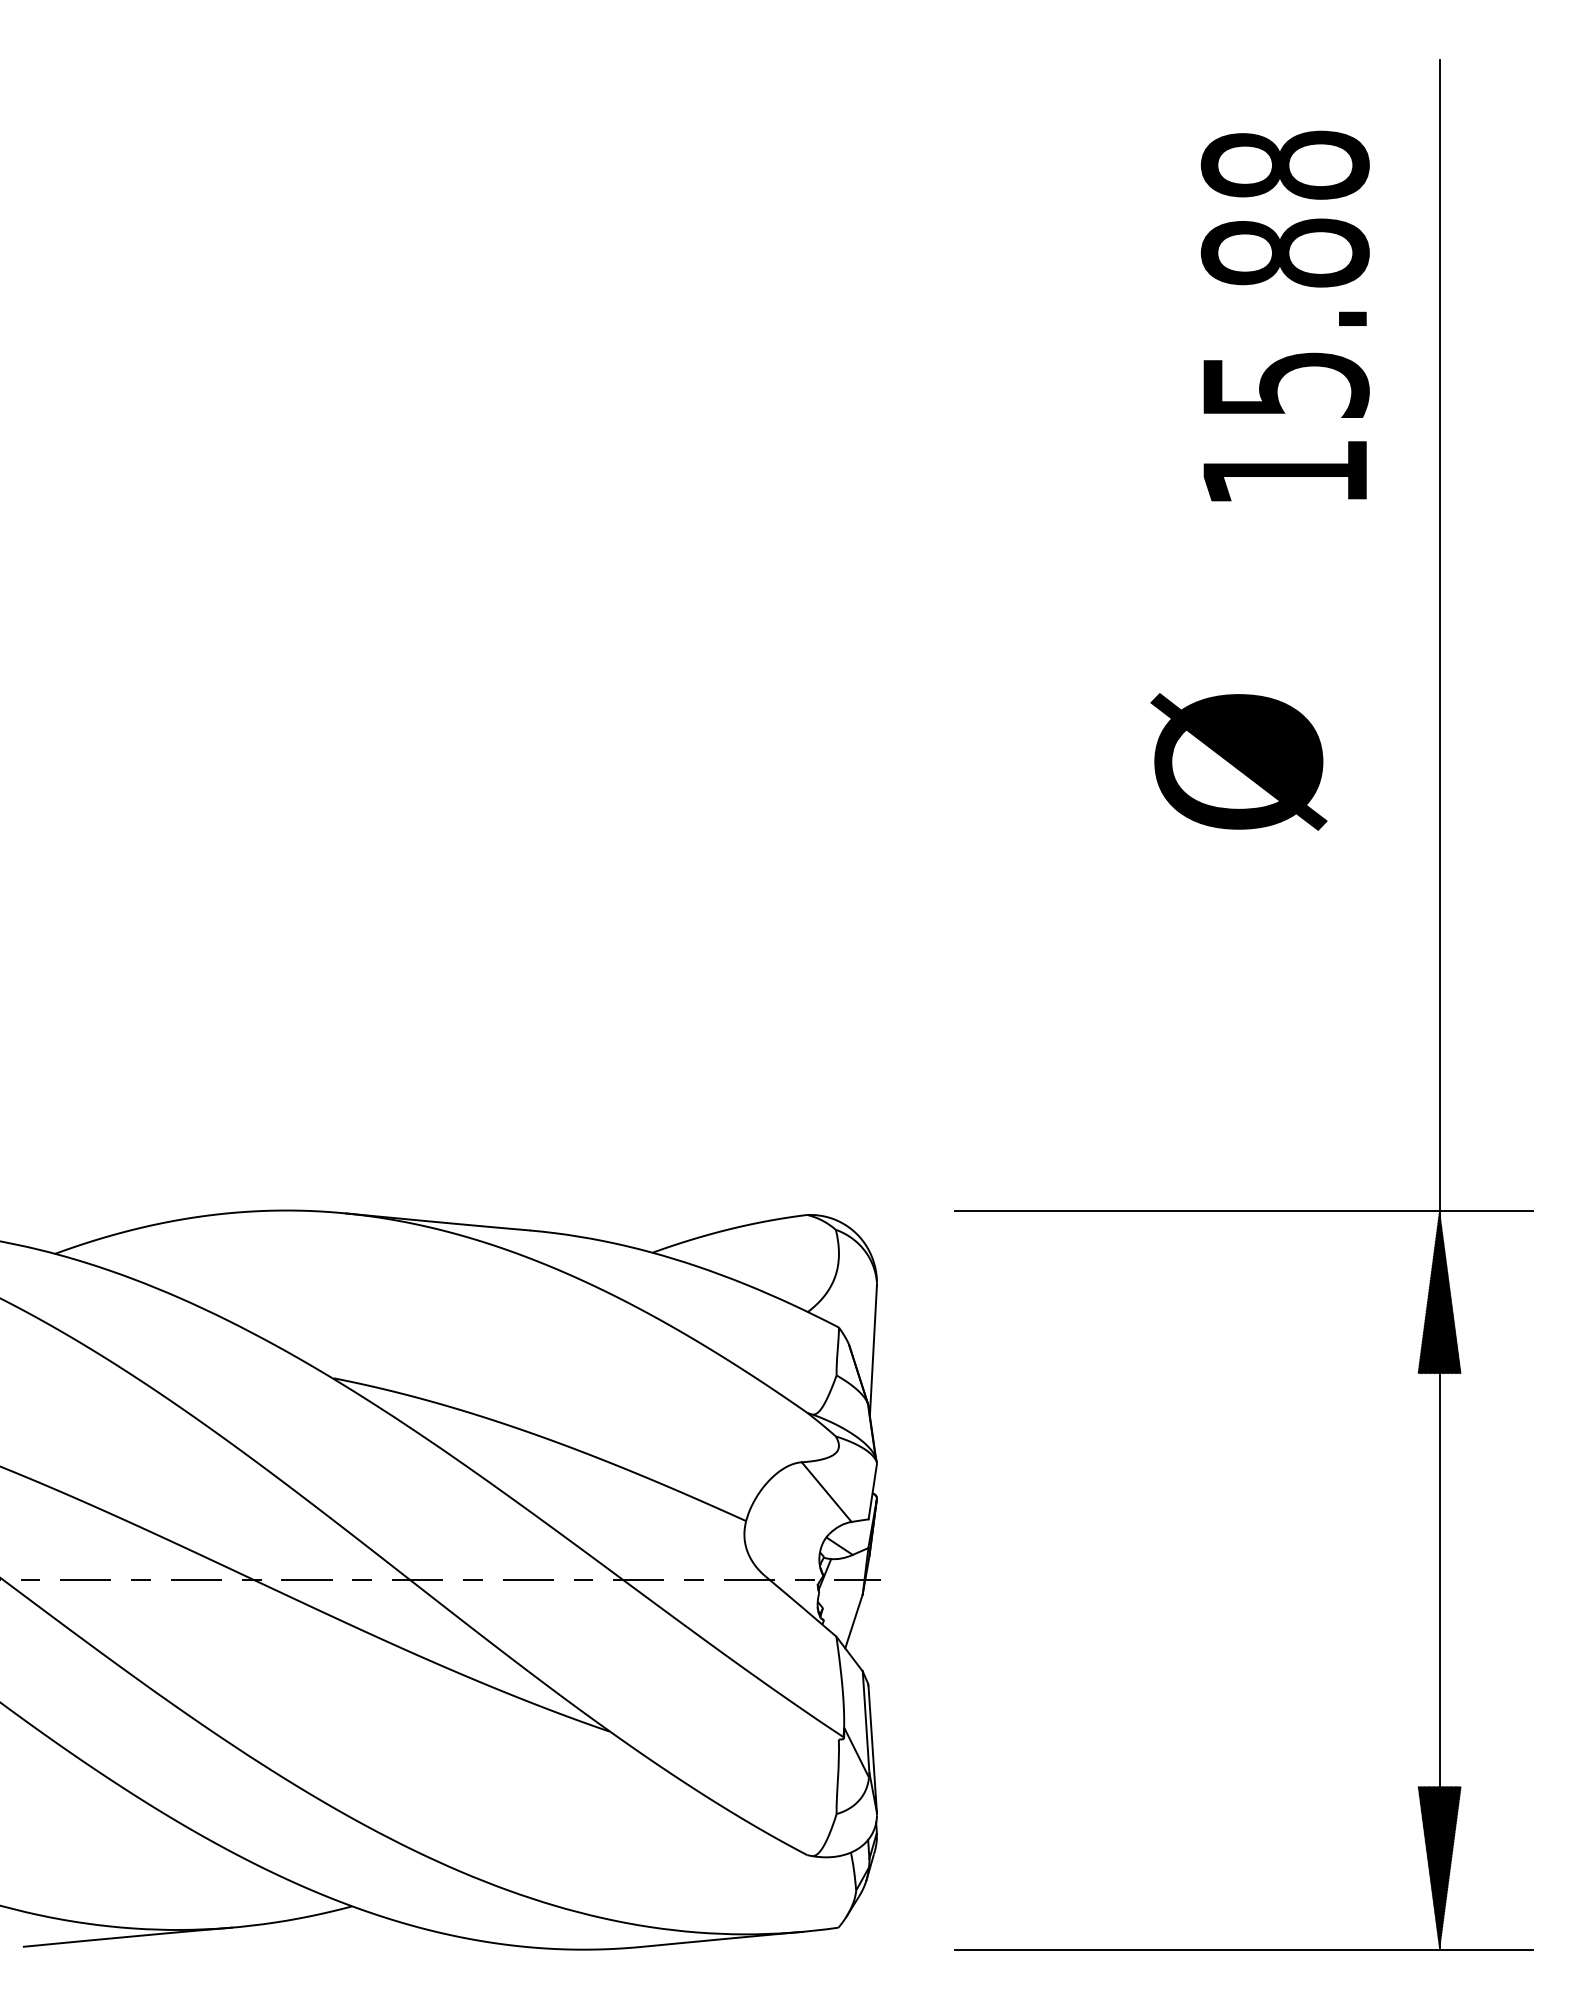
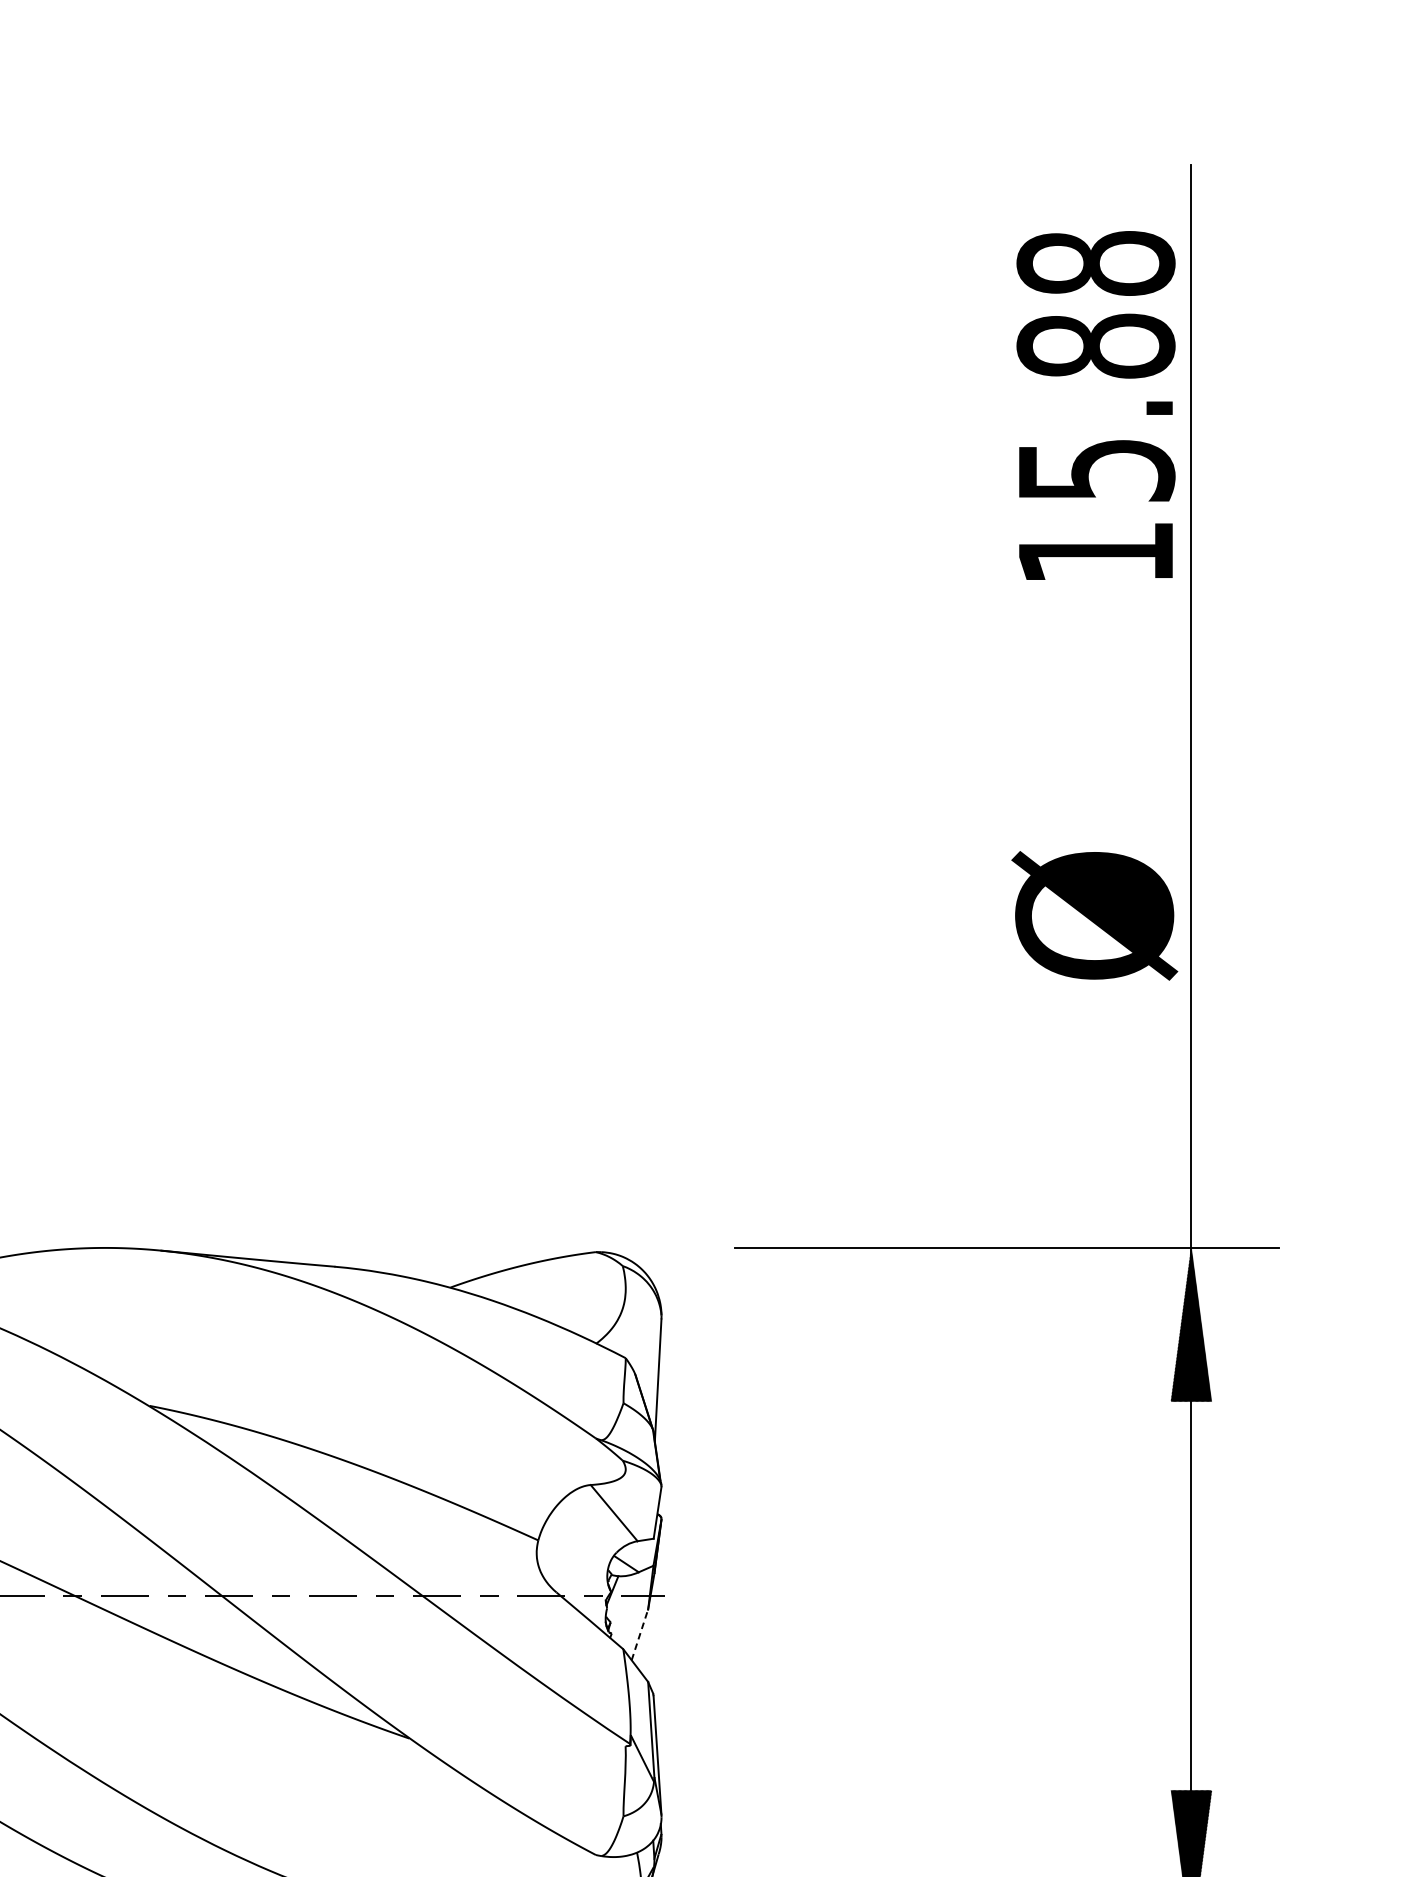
text: (1284, 315) -> (1095, 404), moved
text: (1238, 761) -> (1094, 915), moved
line: (854, 1620) -> (640, 1634), solid -> dashed

